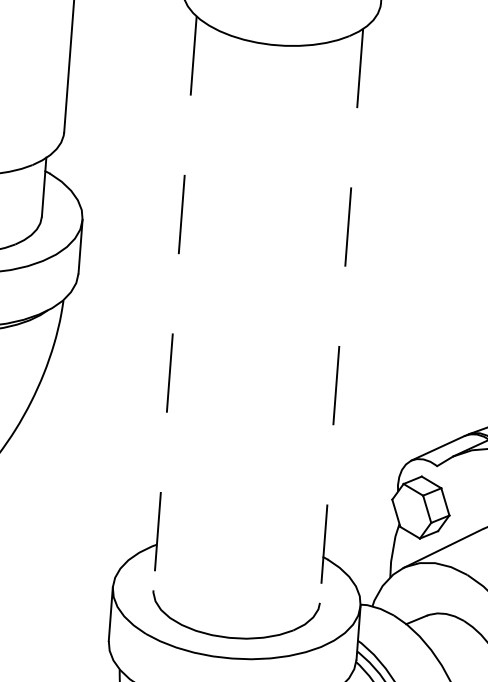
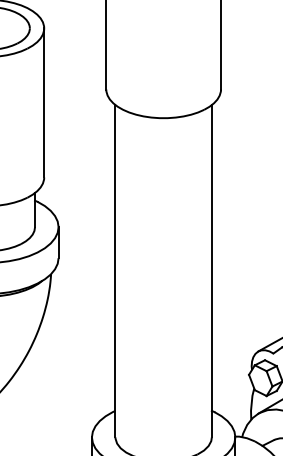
line: (175, 303) -> (115, 271), dashed -> solid
line: (340, 316) -> (211, 271), dashed -> solid

